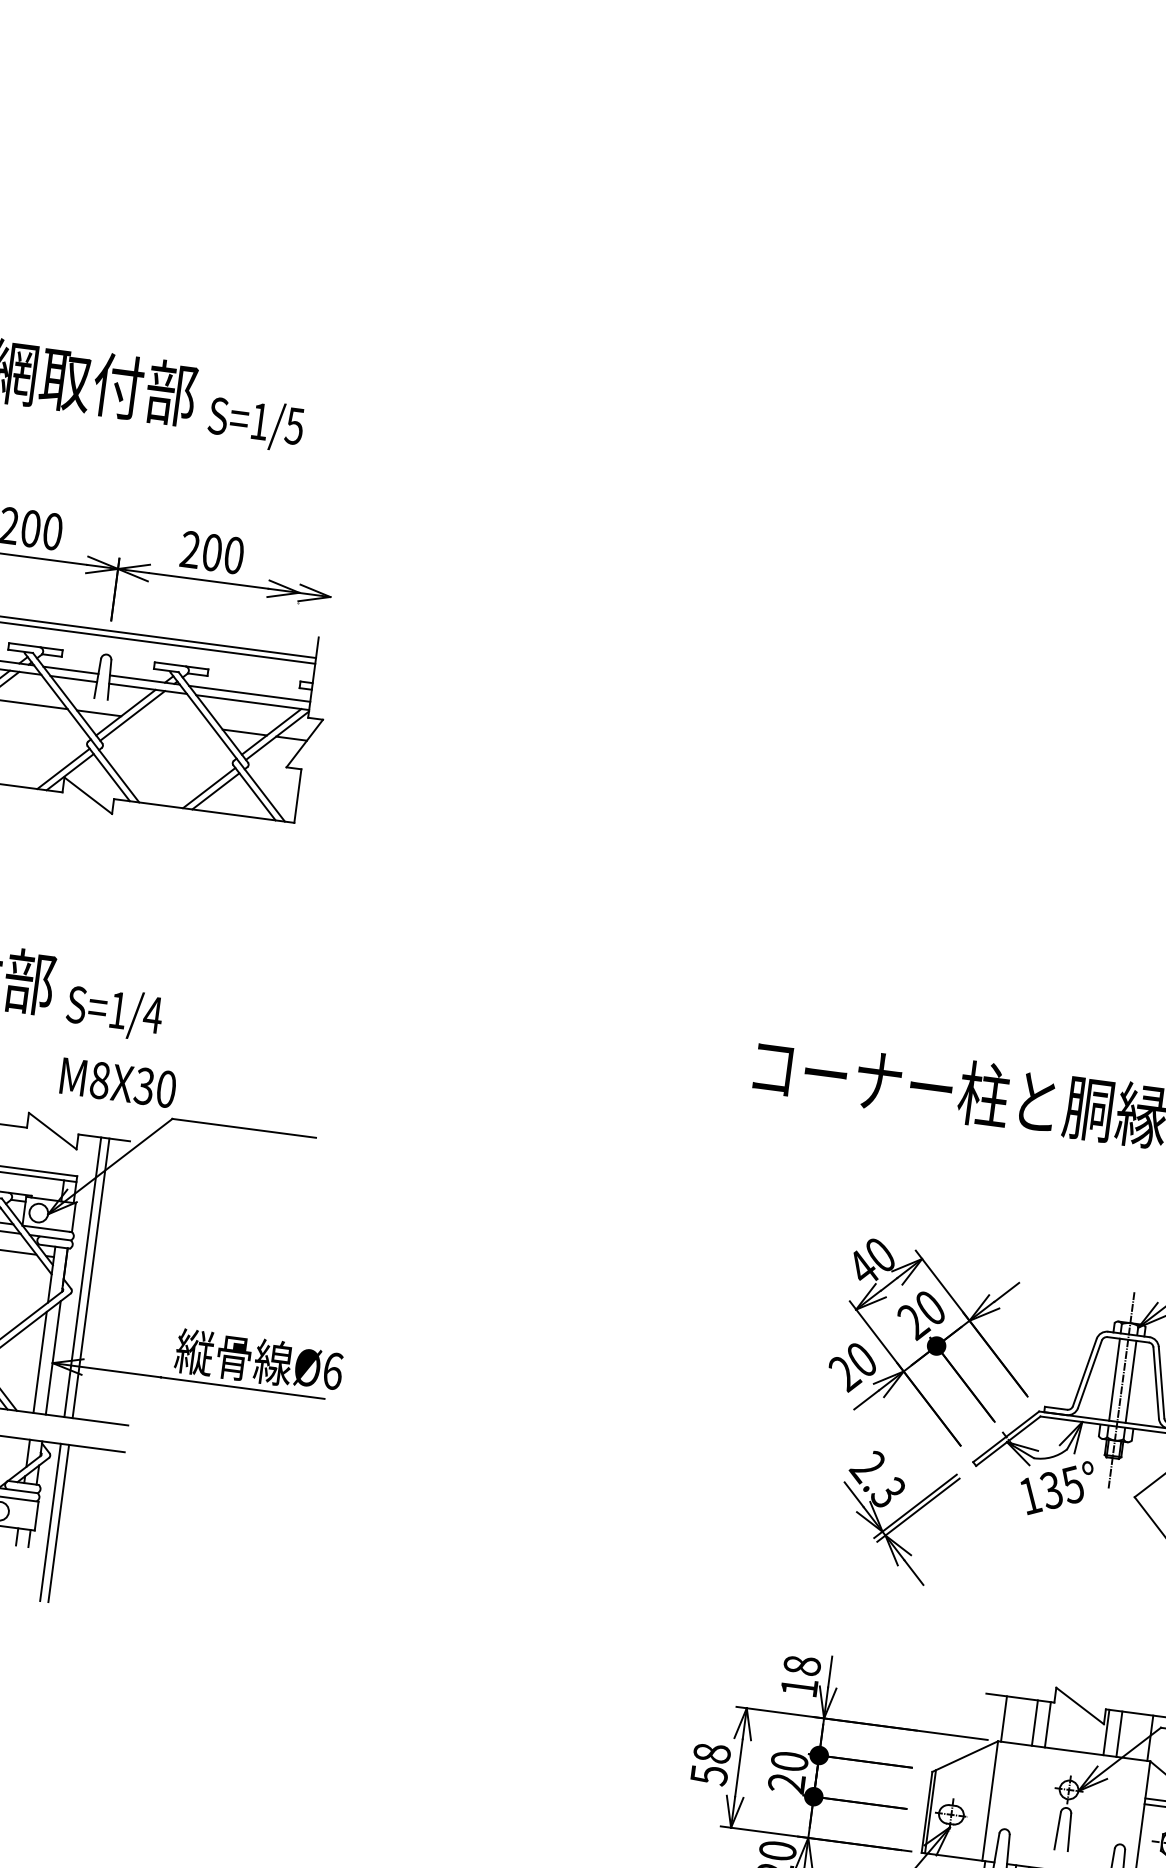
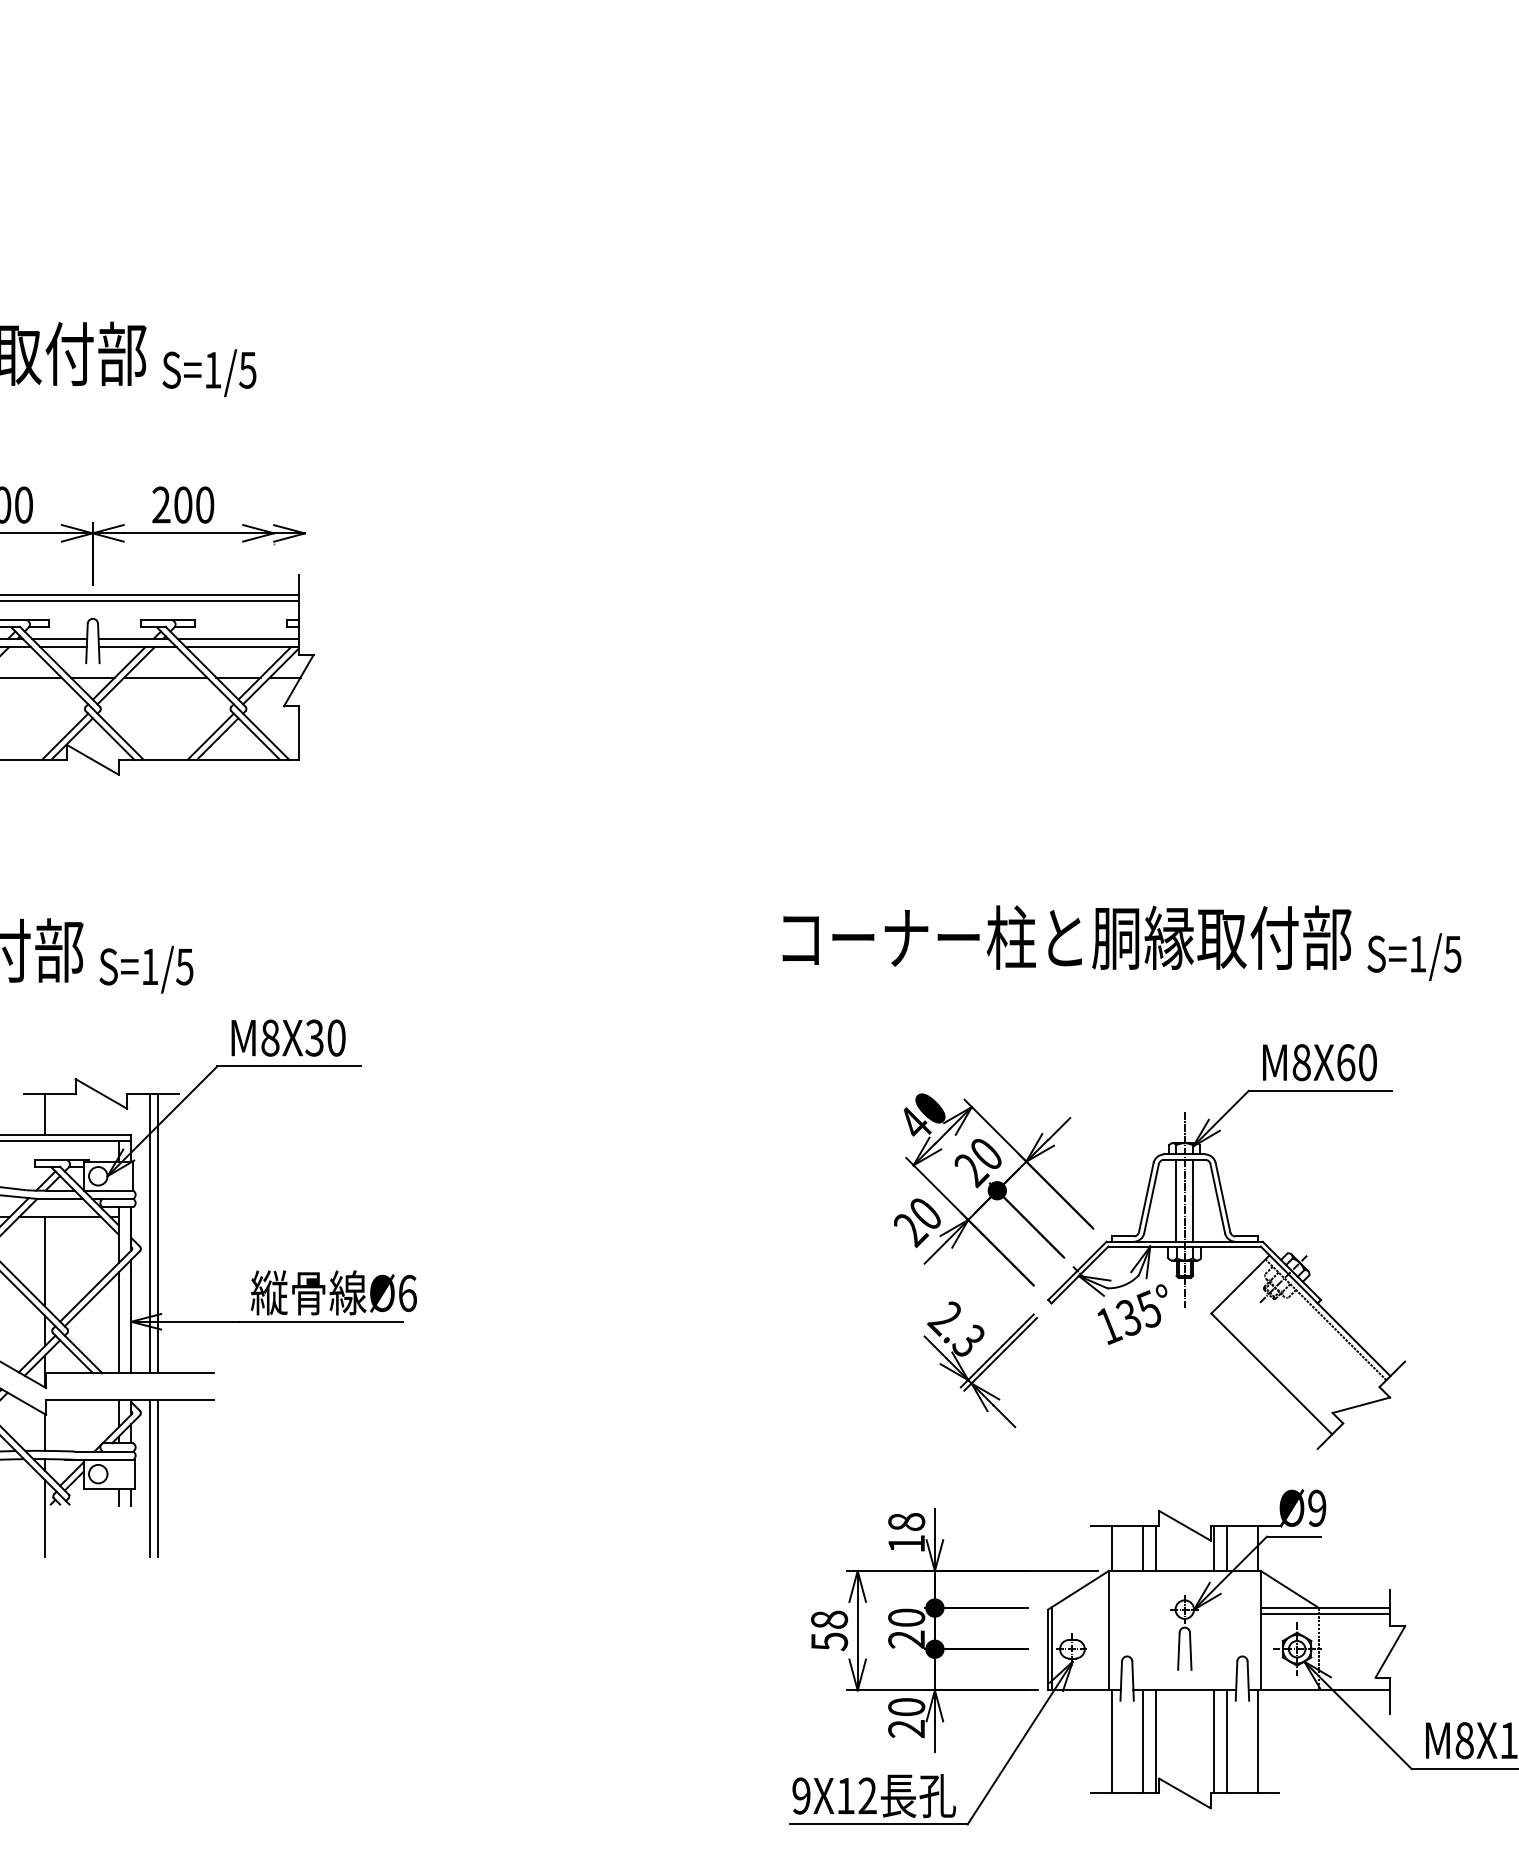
line: (171, 722) -> (165, 677), added
text: (152, 1015) -> (184, 967), S=1/4 -> S=1/5
text: (118, 1082) -> (288, 1037), moved

